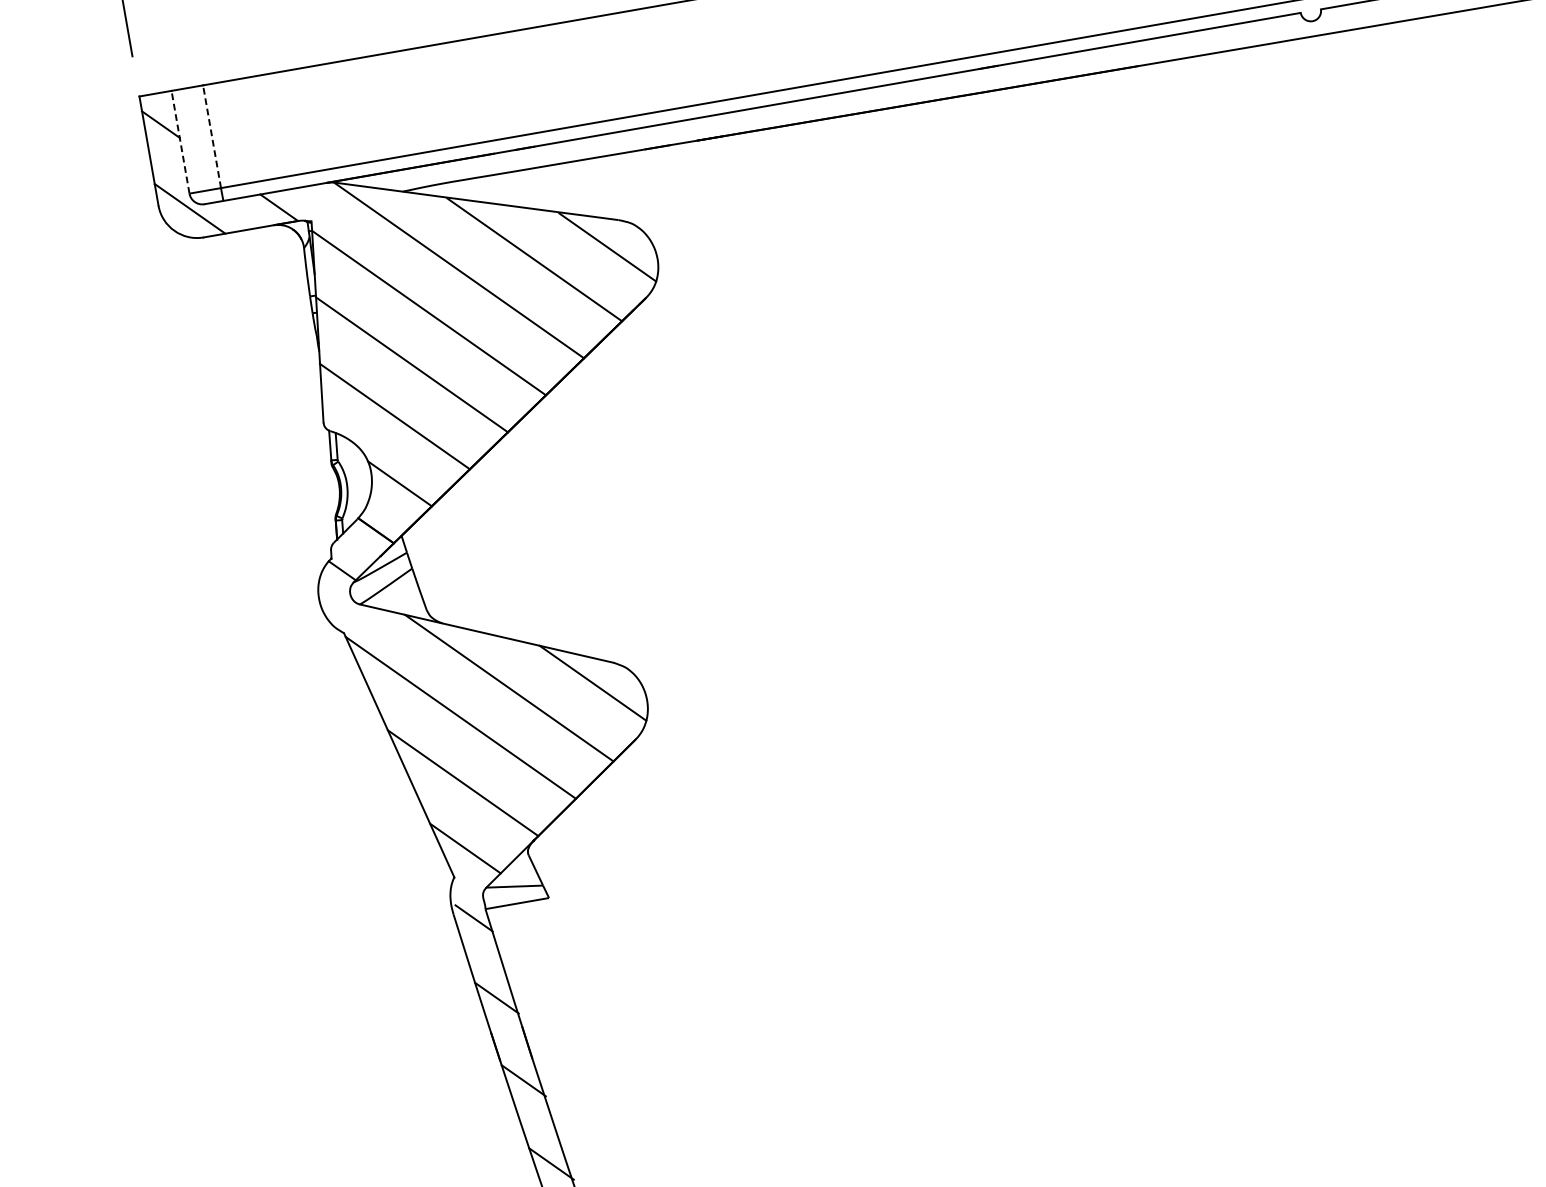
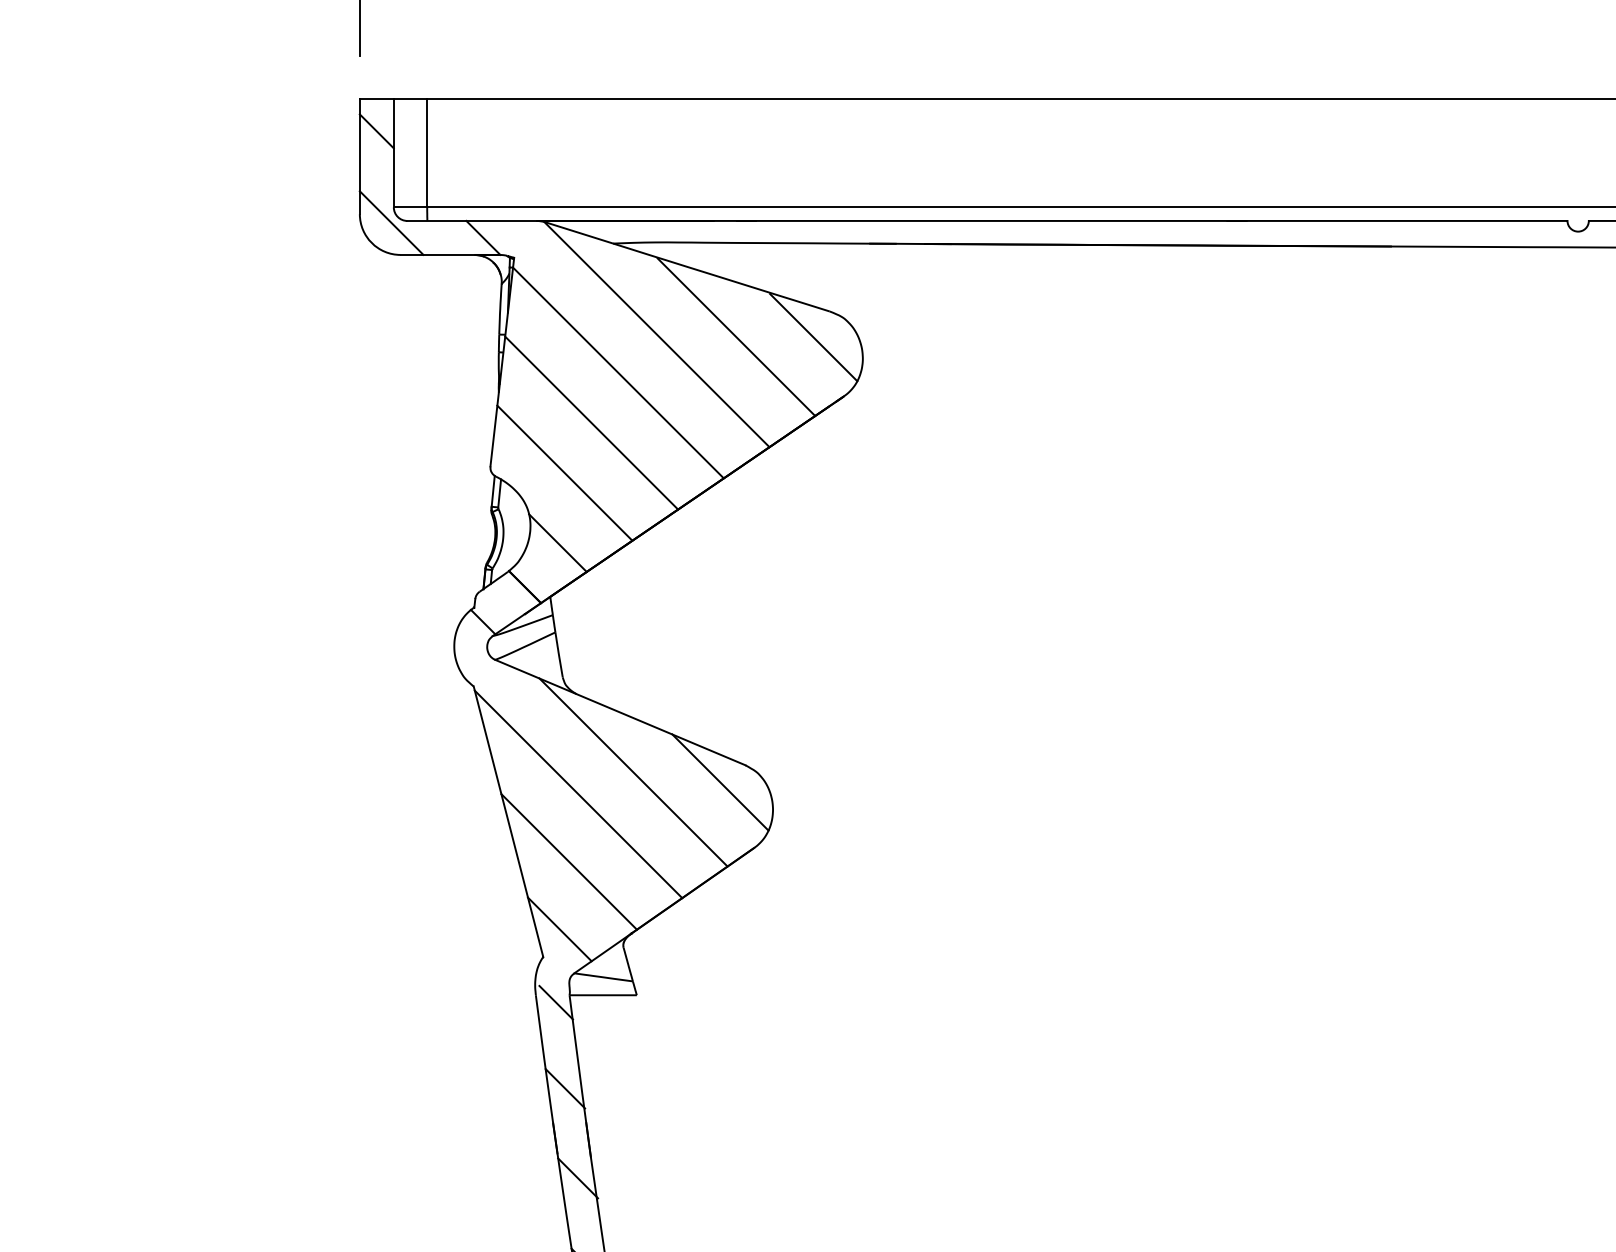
line: (212, 136) -> (427, 152), dashed -> solid
line: (180, 141) -> (393, 152), dashed -> solid

